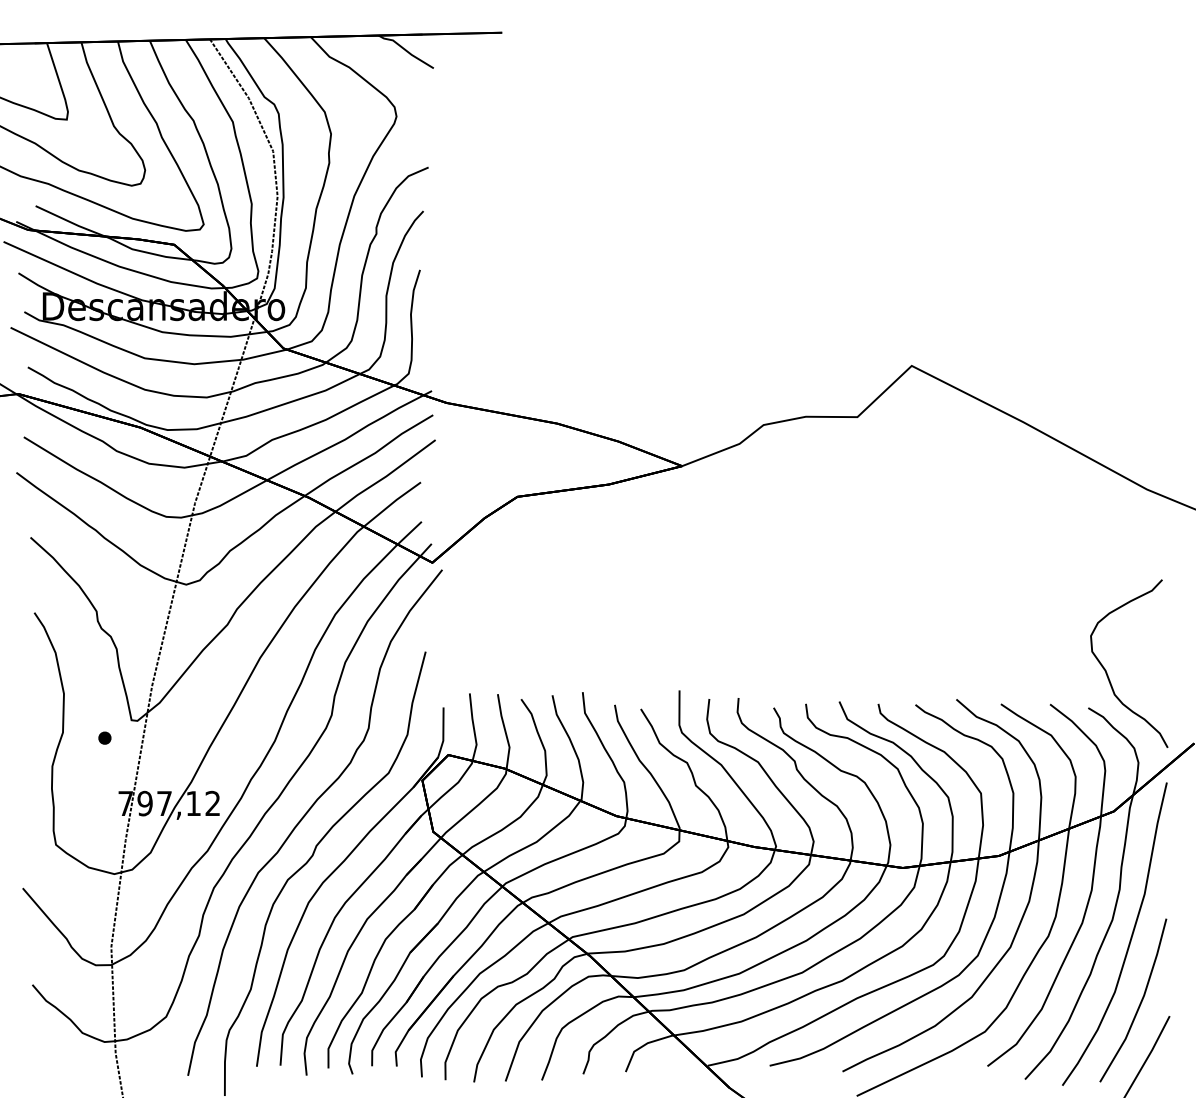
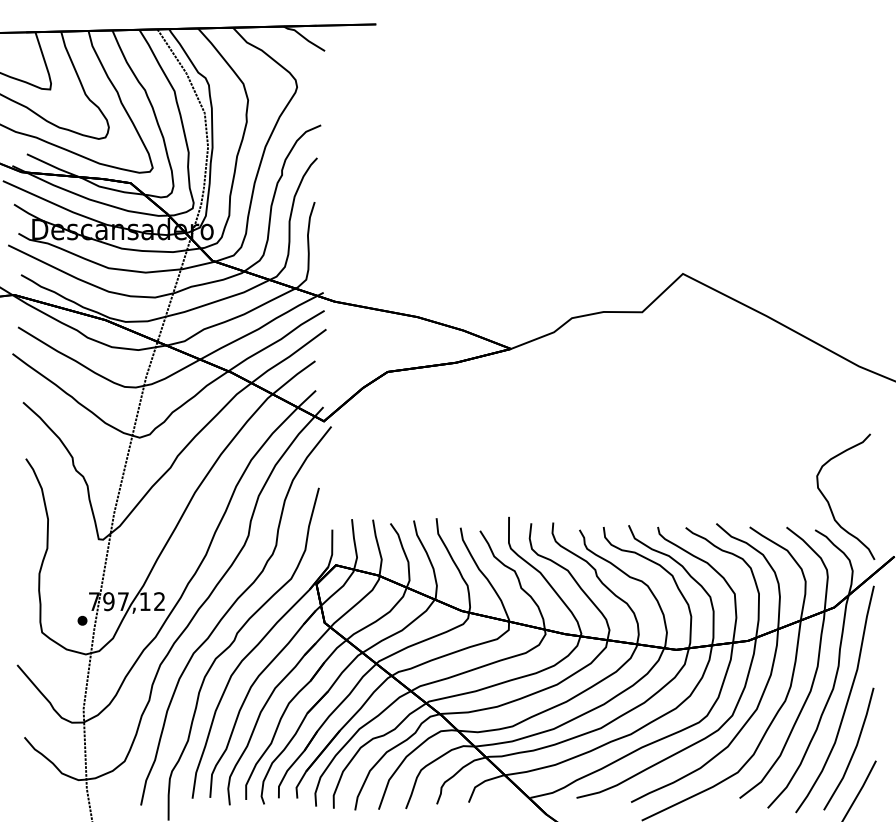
part: (104, 737) -> (82, 620), moved

